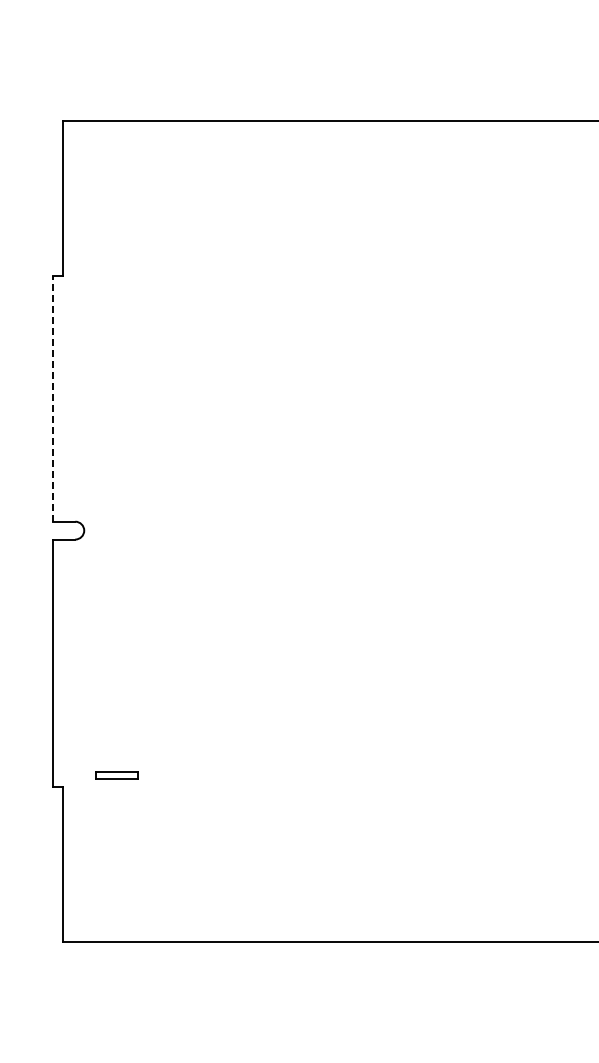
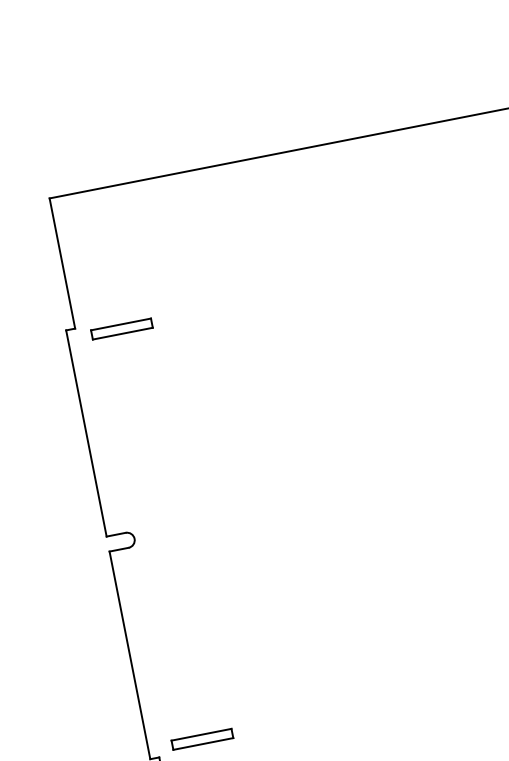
part: (116, 287) -> (121, 329), added
line: (52, 398) -> (86, 433), dashed -> solid
part: (116, 775) -> (202, 739), size x1.67

